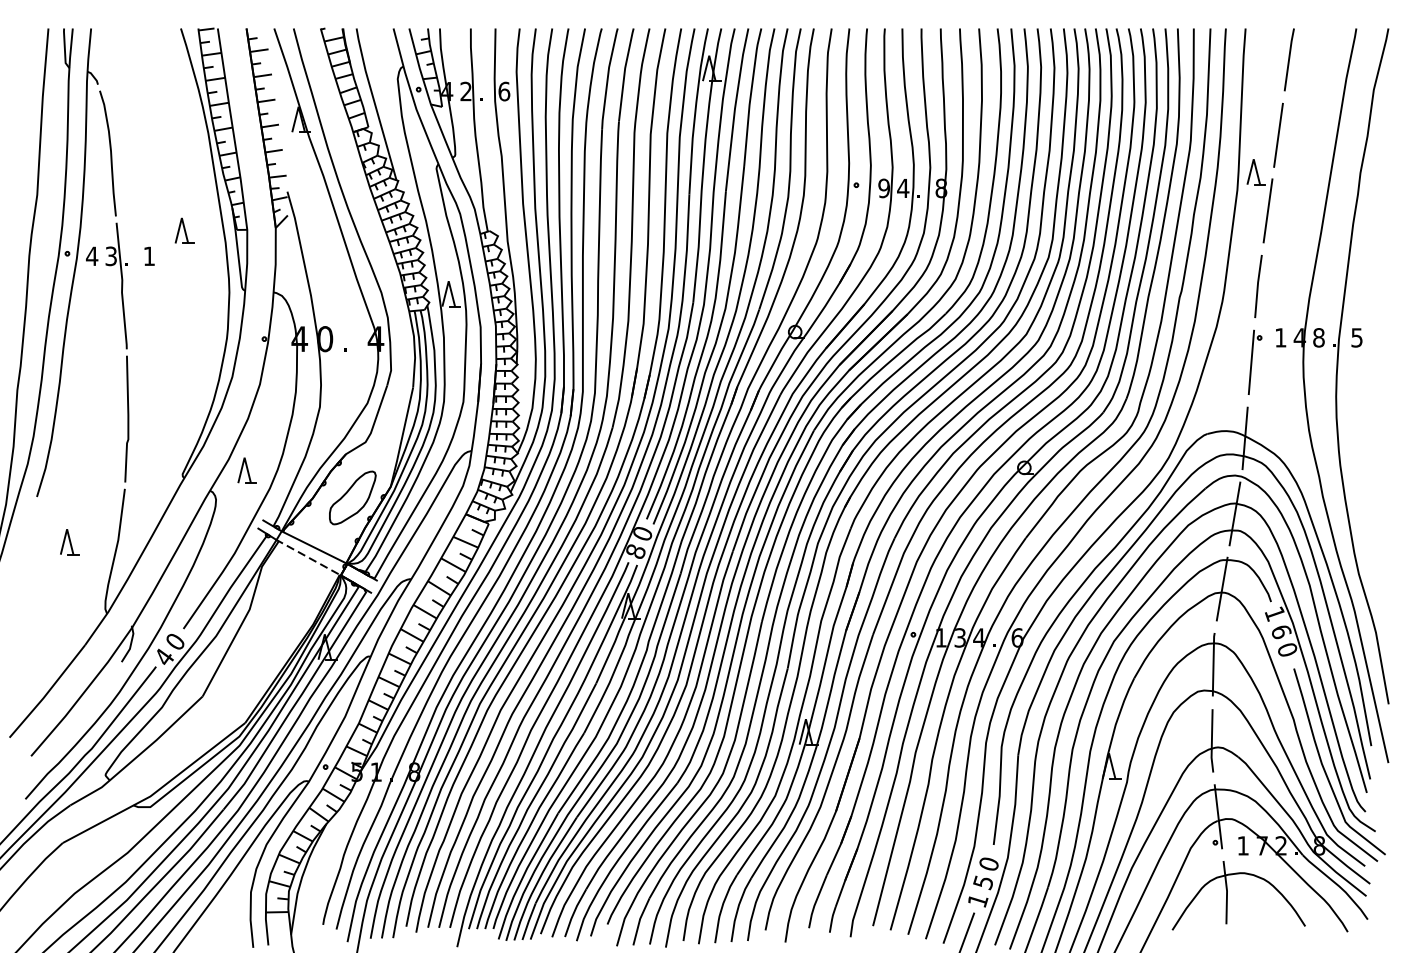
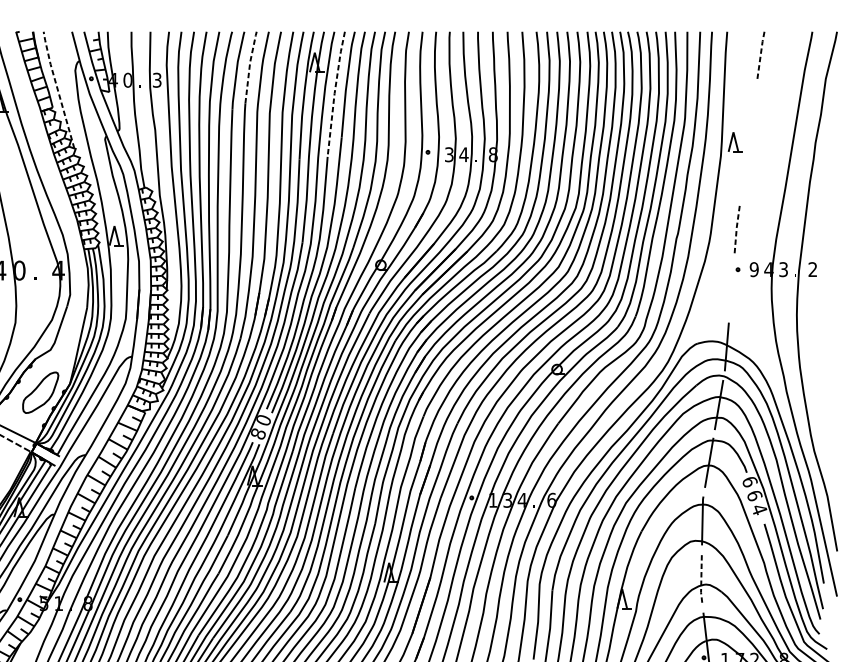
line: (1289, 59) -> (760, 55), solid -> dashed
line: (624, 73) -> (249, 66), solid -> dashed
text: (465, 91) -> (127, 80), 2 -> 0
text: (504, 91) -> (157, 80), 6 -> 3
line: (374, 103) -> (57, 89), solid -> dashed
line: (734, 108) -> (334, 93), solid -> dashed
line: (1278, 134) -> (752, 113), removed
text: (883, 188) -> (448, 154), 9 -> 3
line: (1267, 210) -> (744, 171), removed
line: (1257, 286) -> (736, 230), solid -> dashed
text: (1280, 337) -> (754, 269), 1 -> 9
text: (1318, 337) -> (783, 269), 8 -> 3
text: (1356, 337) -> (812, 269), 5 -> 2
line: (1251, 362) -> (731, 288), removed
text: (1275, 613) -> (750, 481), 1 -> 6
text: (1287, 650) -> (759, 510), 0 -> 4
line: (1211, 741) -> (701, 580), solid -> dashed

